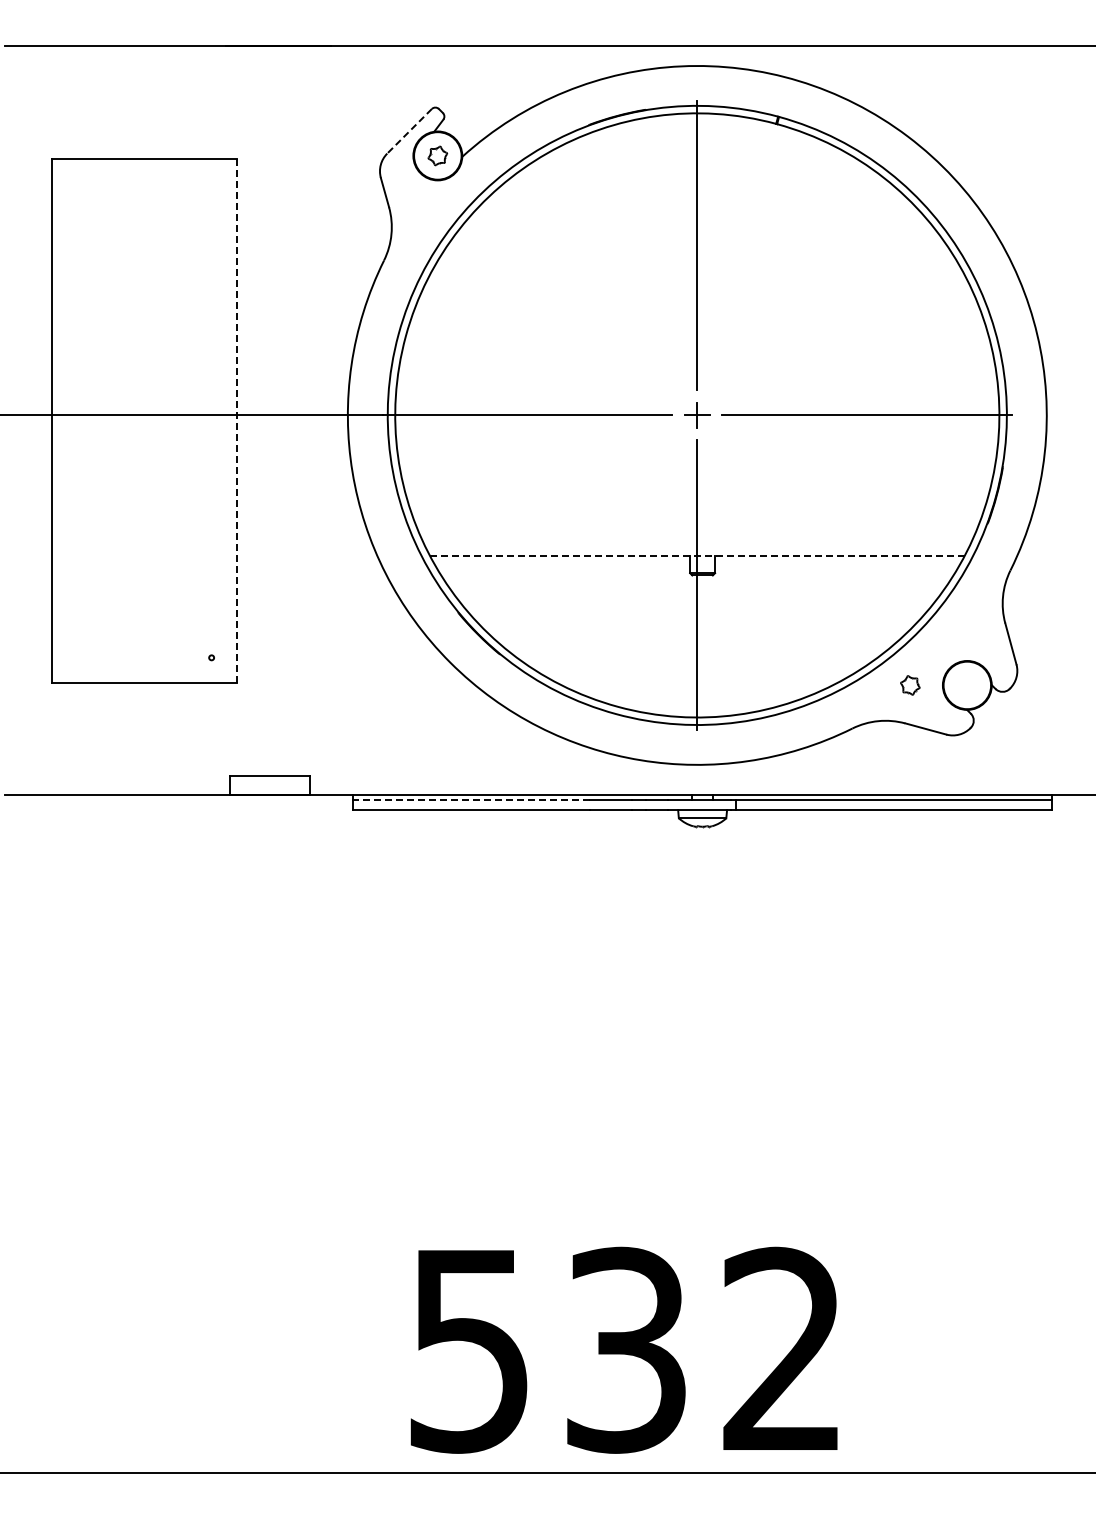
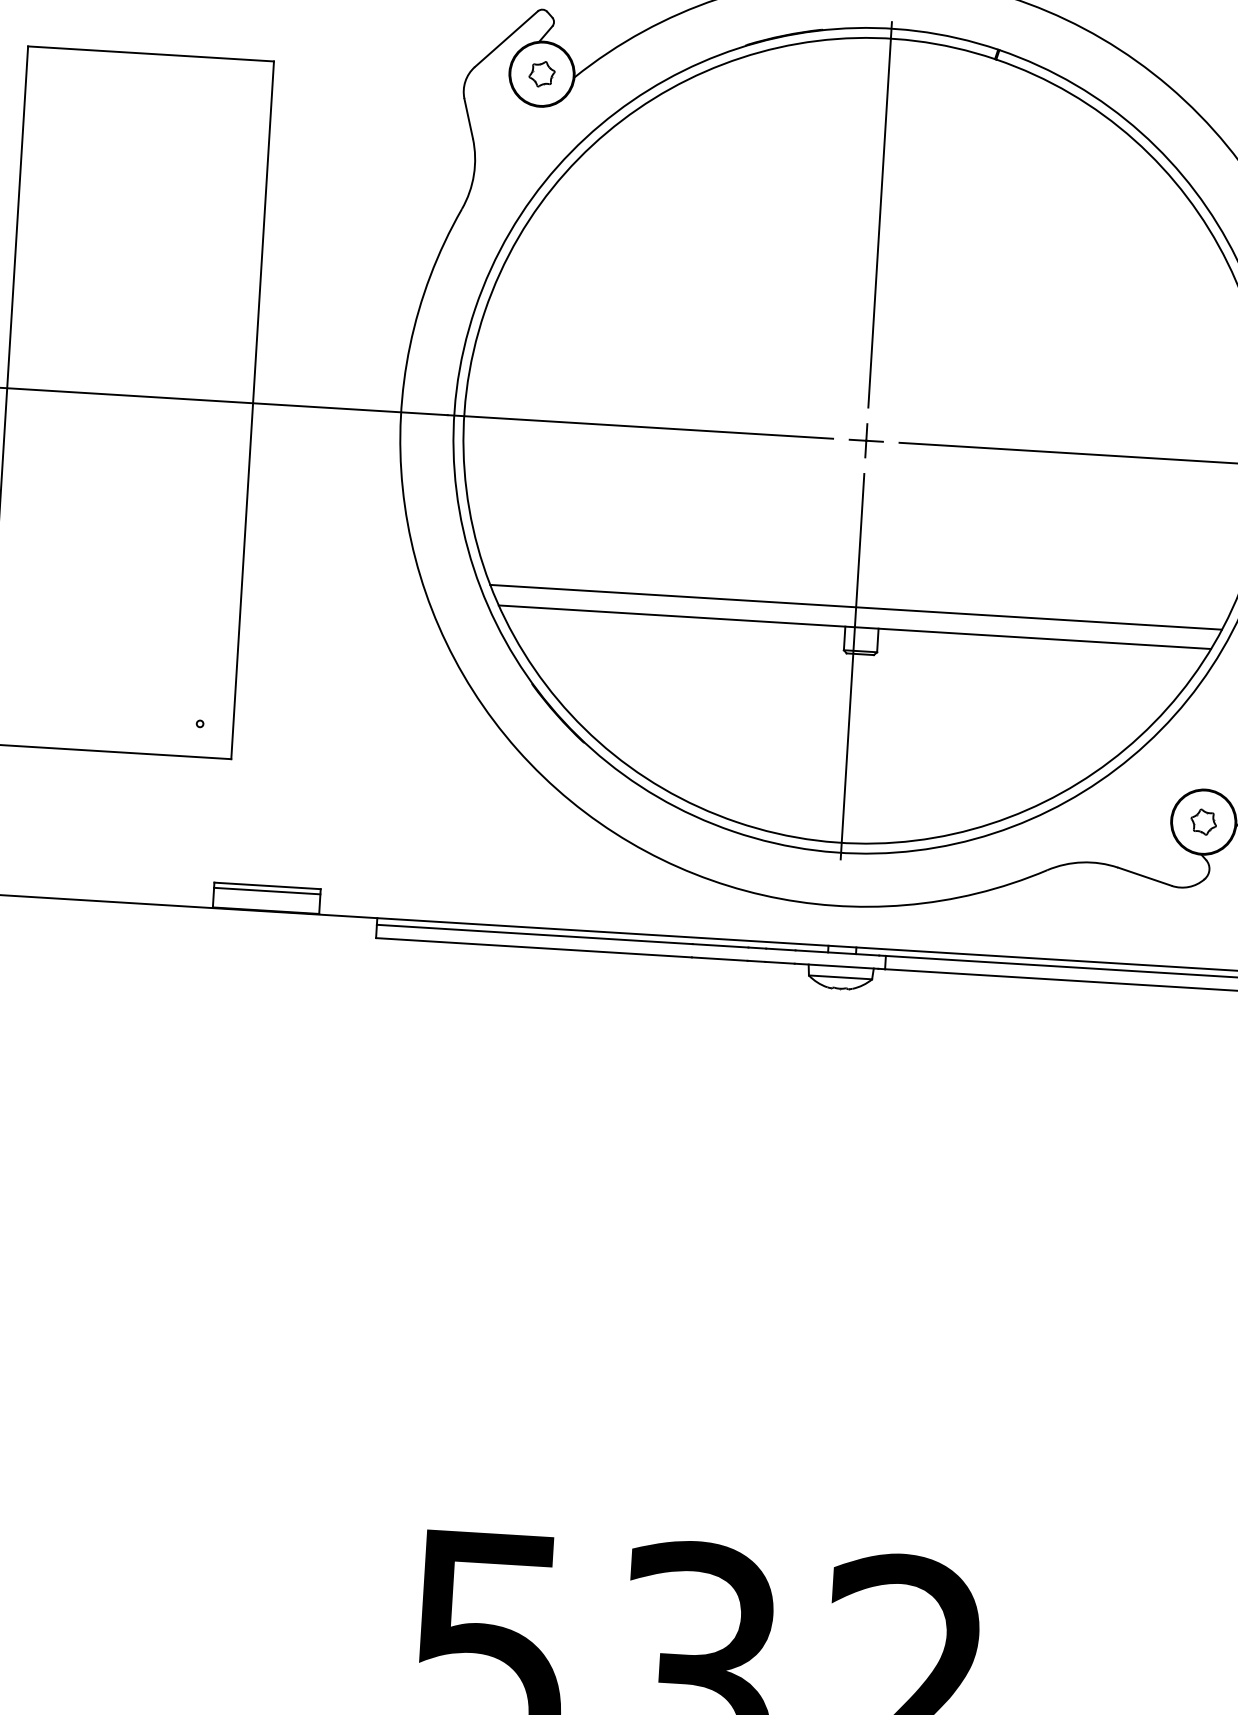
line: (409, 131) -> (506, 39), dashed -> solid
line: (236, 420) -> (252, 410), dashed -> solid
line: (697, 540) -> (856, 607), added
line: (697, 555) -> (855, 627), dashed -> solid
part: (910, 685) -> (1203, 822), moved
line: (269, 779) -> (267, 890), added
line: (471, 800) -> (534, 934), dashed -> solid

